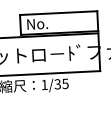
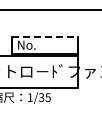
line: (58, 12) -> (45, 36), solid -> dashed

